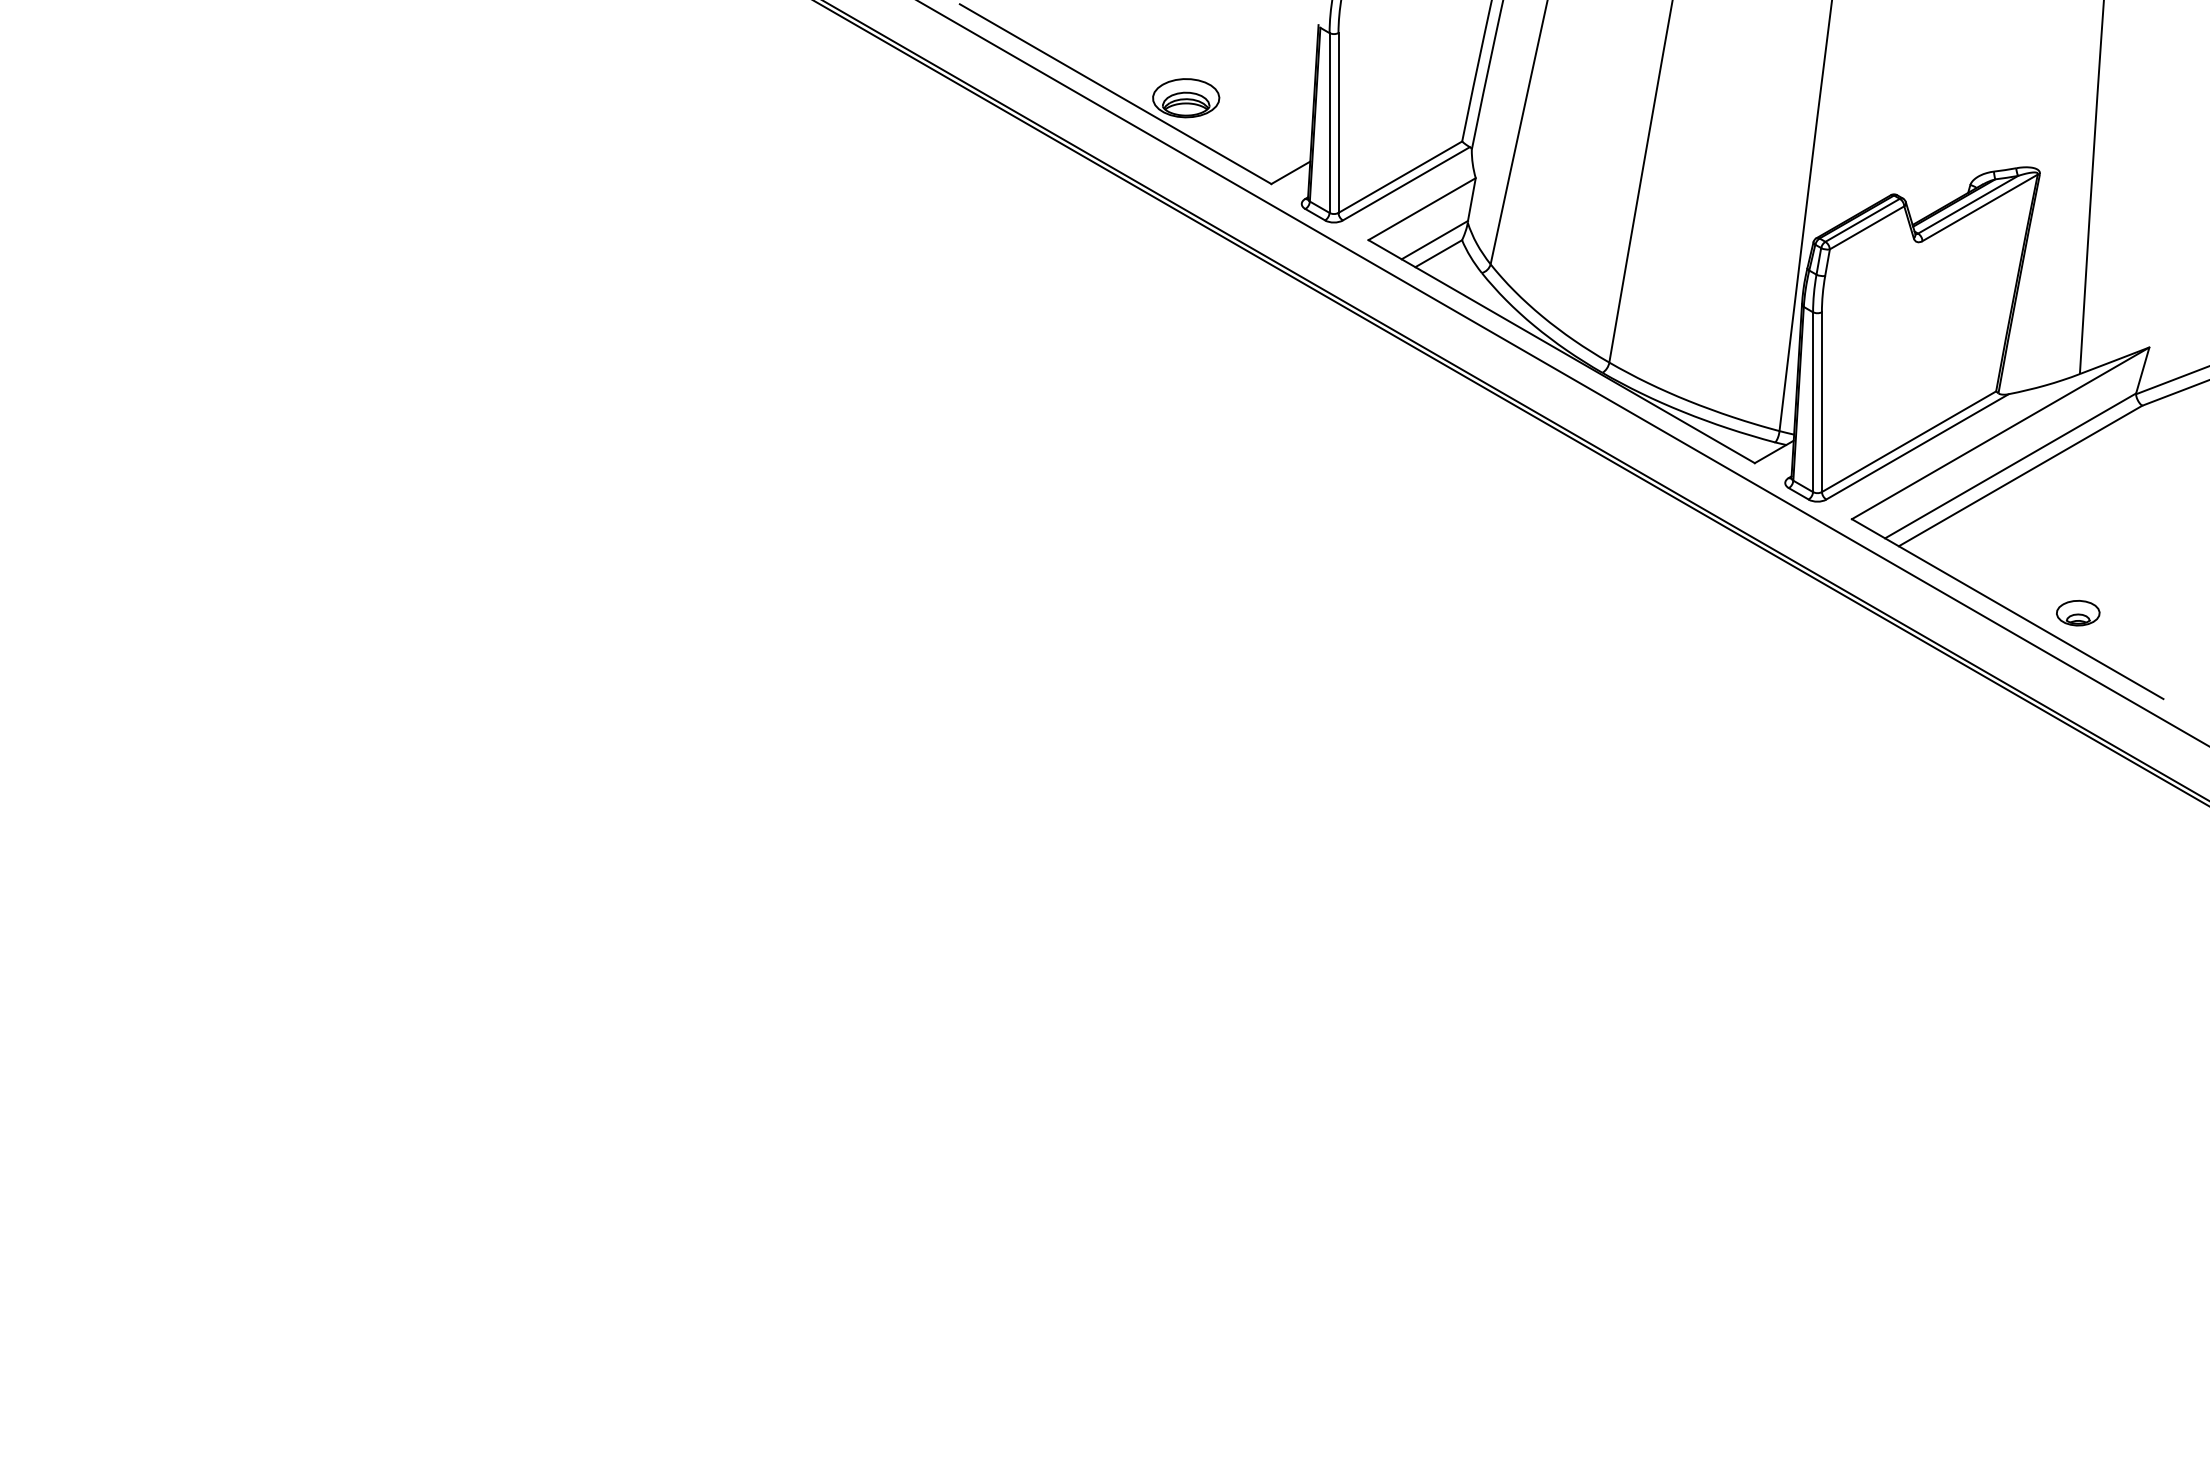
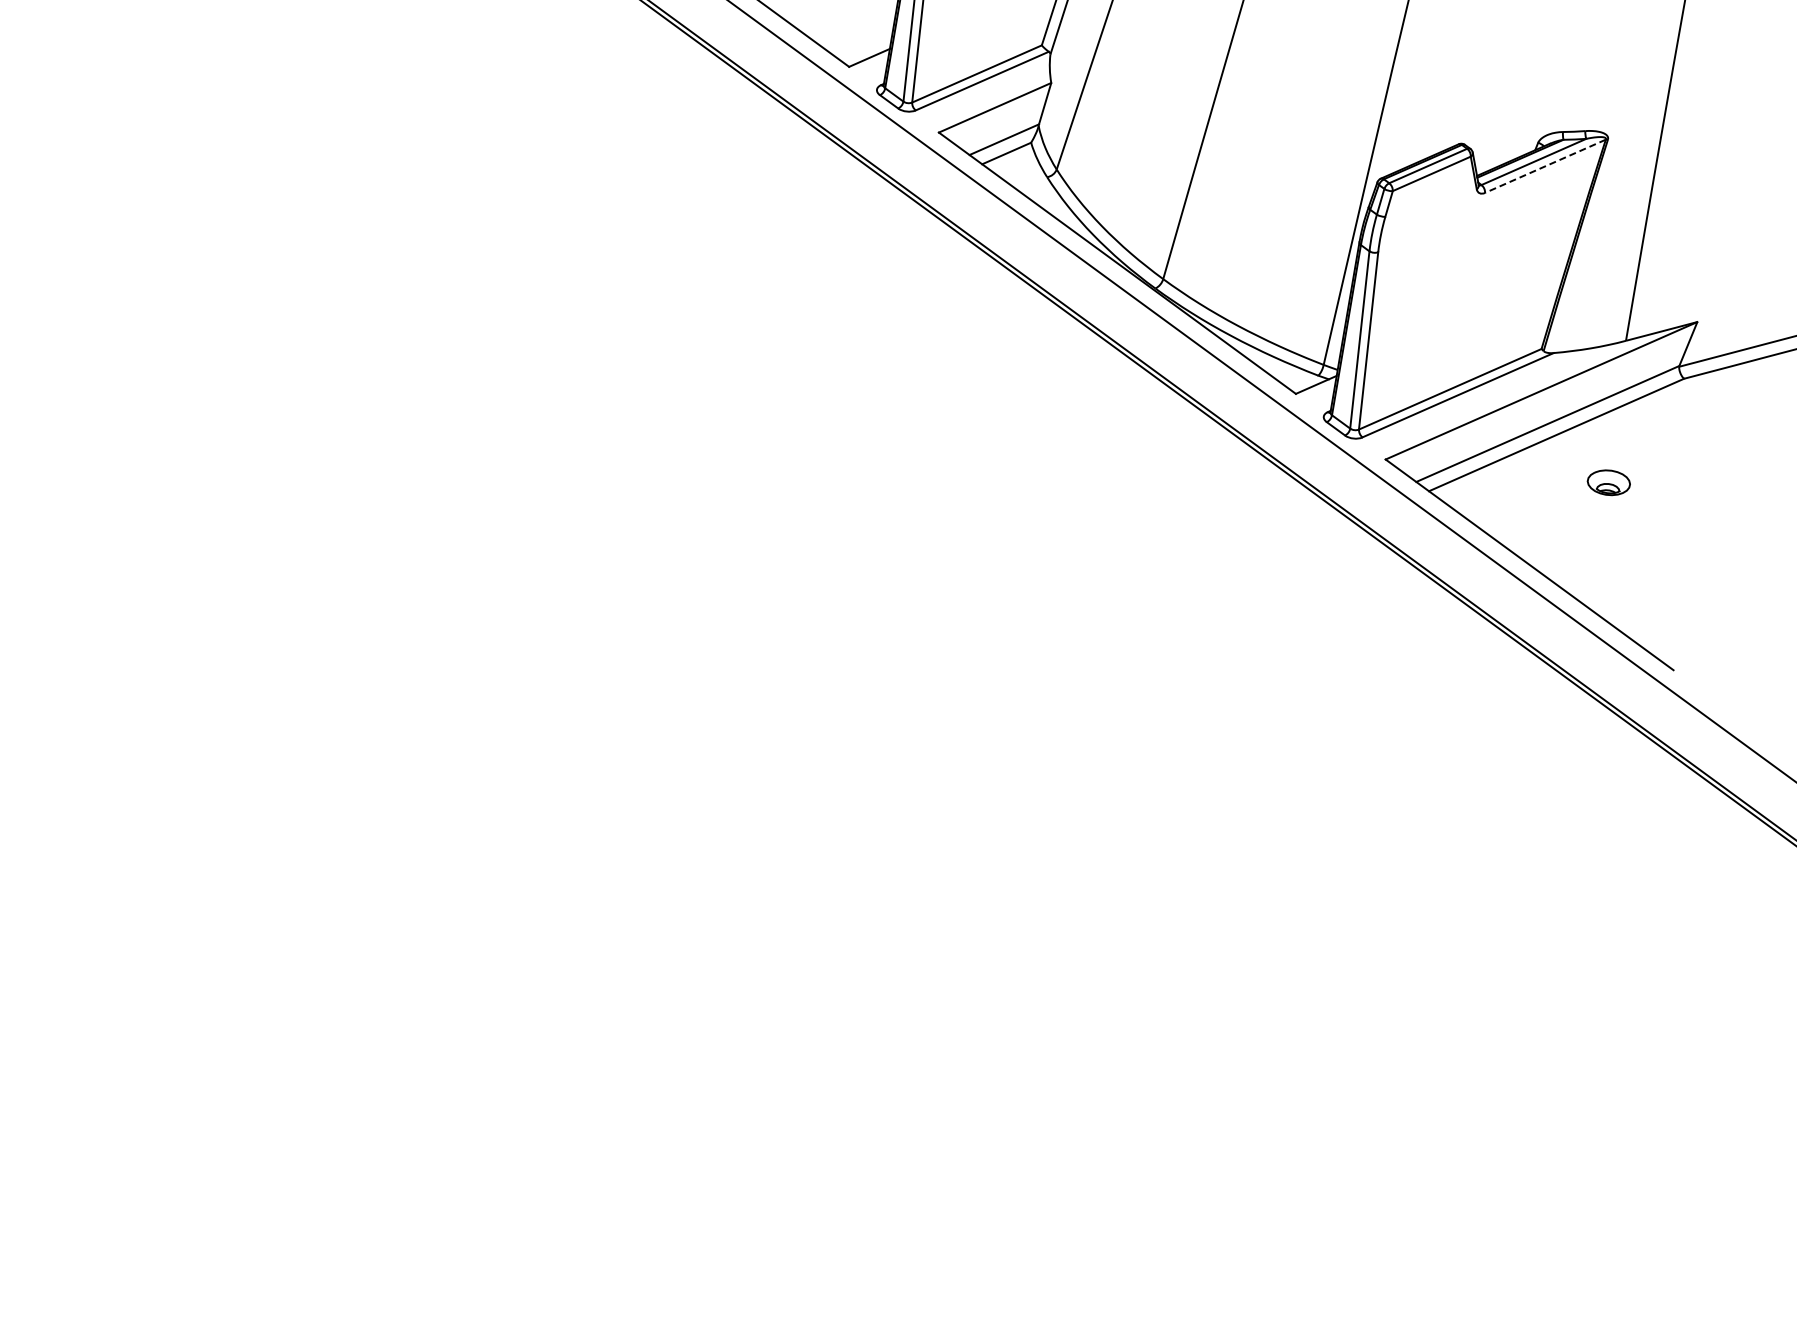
line: (1980, 207) -> (1545, 165), solid -> dashed
part: (2078, 613) -> (1609, 483), moved

